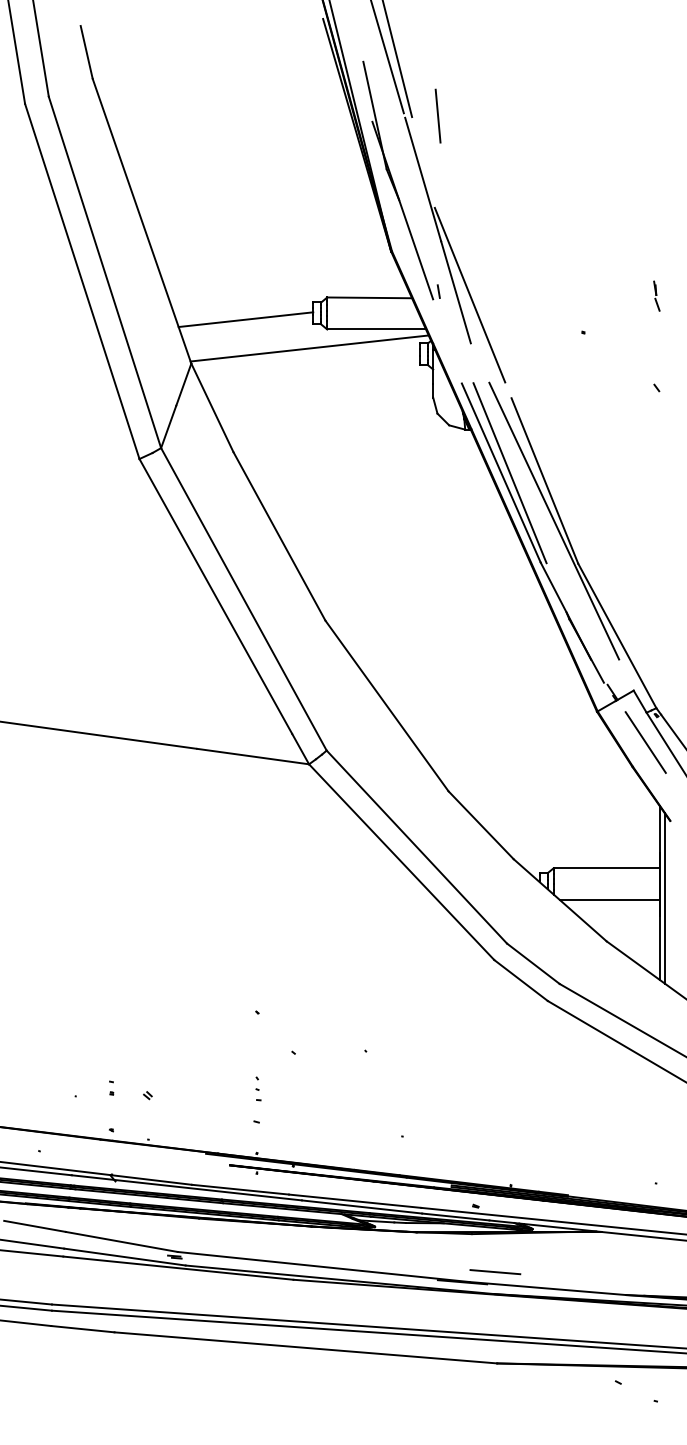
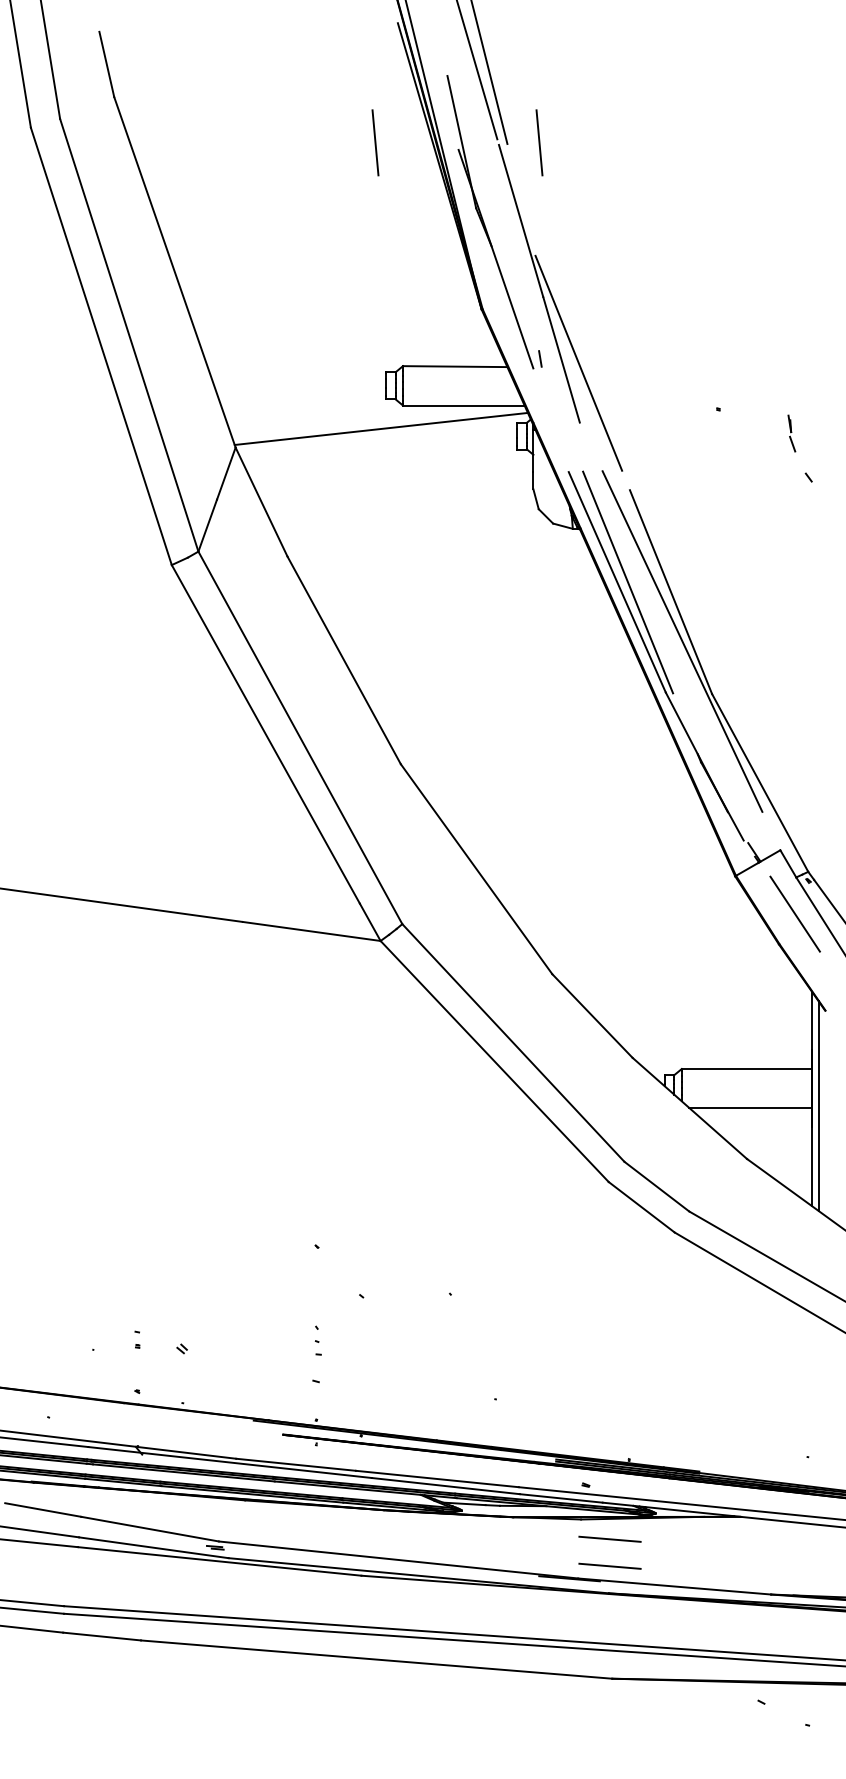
line: (304, 115) -> (375, 142), added
part: (656, 296) -> (791, 433), moved
line: (245, 319) -> (302, 393), removed
line: (494, 1249) -> (609, 1538), added

